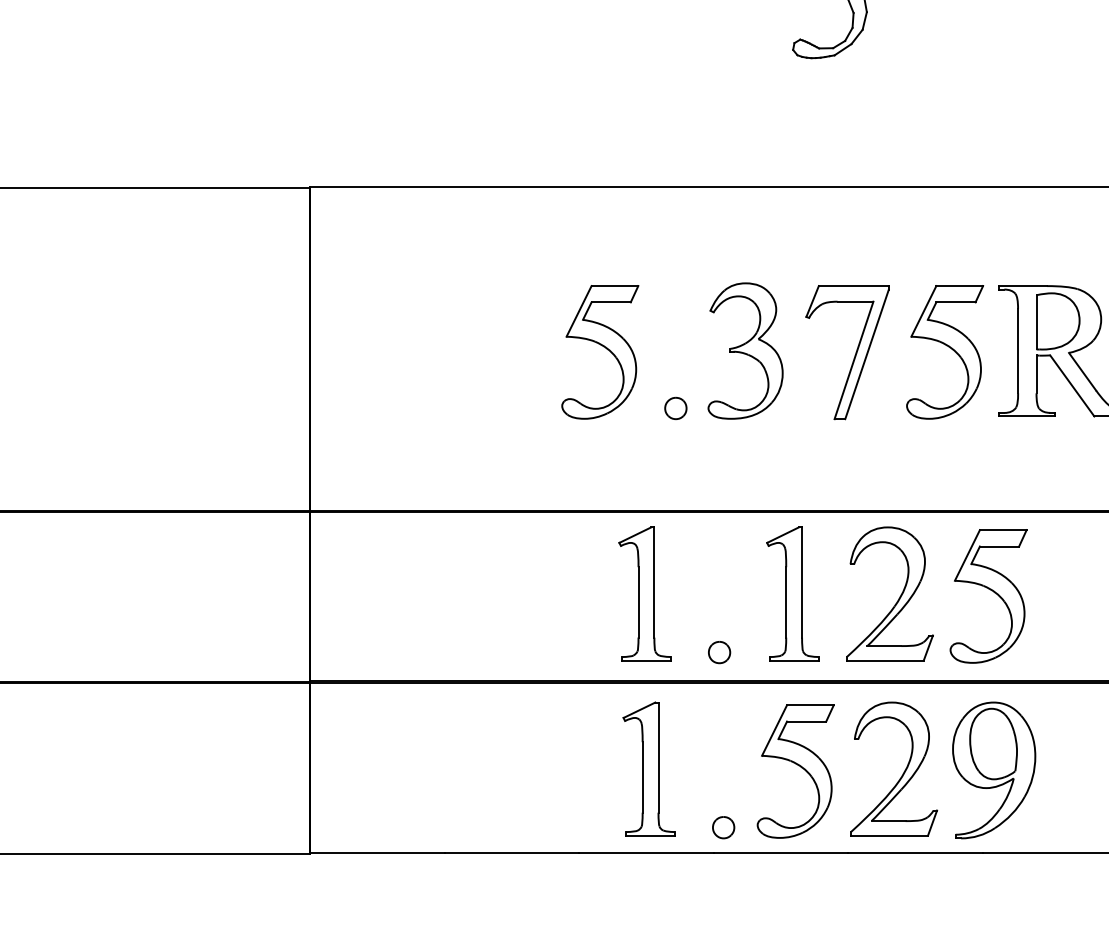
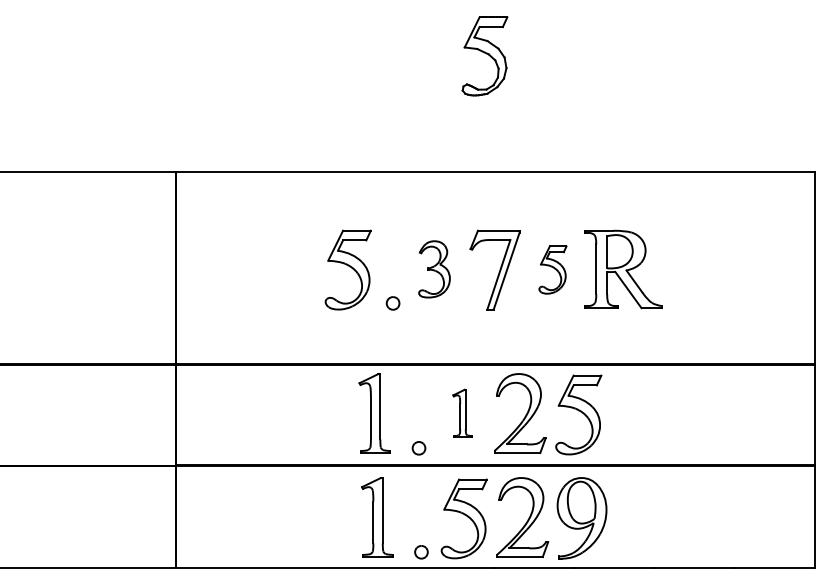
part: (745, 351) -> (434, 269), size x0.7
part: (944, 351) -> (552, 269), size x0.6
part: (792, 593) -> (462, 413), size x0.6

